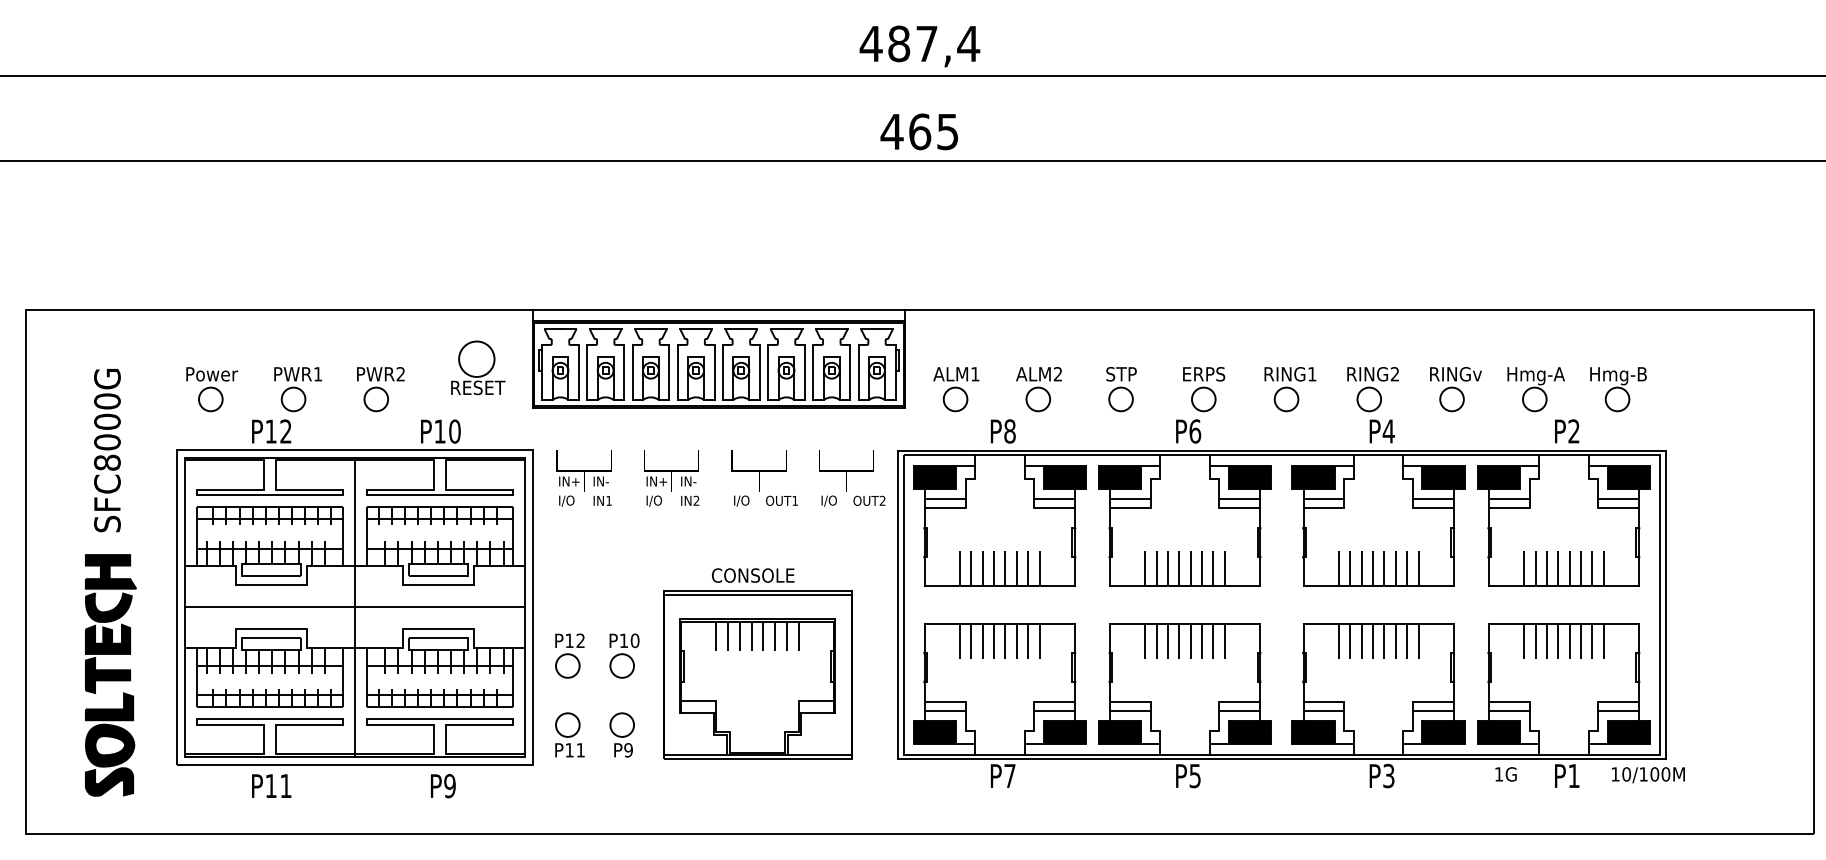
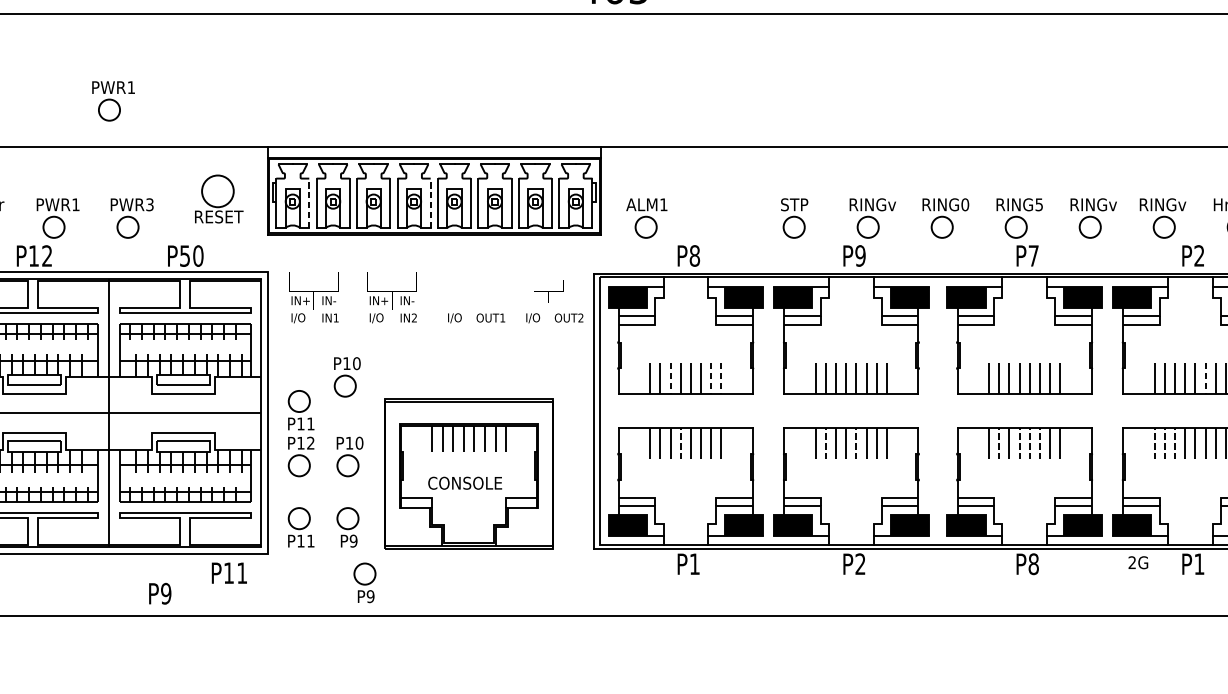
part: (360, 258) -> (113, 101), added
line: (578, 372) -> (308, 203), solid -> dashed
line: (714, 372) -> (430, 203), solid -> dashed
text: (400, 374) -> (149, 205), PWR2 -> PWR3
text: (1209, 374) -> (873, 205), ERPS -> RINGv
text: (1312, 374) -> (965, 205), RING1 -> RING0
text: (1395, 374) -> (1039, 205), RING2 -> RING5
text: (1536, 376) -> (1165, 206), Hmg-A -> RINGv
part: (1038, 389) -> (720, 218), removed
text: (439, 431) -> (184, 256), P10 -> P50
text: (1195, 431) -> (860, 256), P6 -> P9
text: (1388, 431) -> (1033, 256), P4 -> P7
part: (758, 470) -> (469, 290), removed
part: (846, 470) -> (548, 290), size x0.6
part: (621, 566) -> (347, 376), added
line: (982, 569) -> (670, 379), solid -> dashed
line: (1028, 569) -> (711, 379), solid -> dashed
line: (1039, 569) -> (721, 379), solid -> dashed
line: (1580, 569) -> (1205, 379), solid -> dashed
text: (753, 575) -> (465, 483), moved
part: (569, 603) -> (300, 409), added
line: (994, 640) -> (680, 442), solid -> dashed
line: (1156, 640) -> (825, 442), solid -> dashed
line: (1190, 640) -> (856, 442), solid -> dashed
line: (1350, 640) -> (999, 442), solid -> dashed
line: (1372, 640) -> (1019, 442), solid -> dashed
line: (1384, 640) -> (1029, 442), solid -> dashed
line: (1395, 640) -> (1039, 442), solid -> dashed
line: (1524, 640) -> (1155, 442), solid -> dashed
line: (1535, 640) -> (1164, 442), solid -> dashed
line: (1546, 640) -> (1174, 442), solid -> dashed
text: (1498, 774) -> (1131, 562), 1G -> 2G
text: (1009, 775) -> (694, 563), P7 -> P1
text: (1194, 775) -> (859, 563), P5 -> P2
text: (1388, 776) -> (1033, 564), P3 -> P8
text: (271, 785) -> (229, 572), moved
text: (443, 786) -> (160, 594), moved
part: (640, 796) -> (364, 582), added

